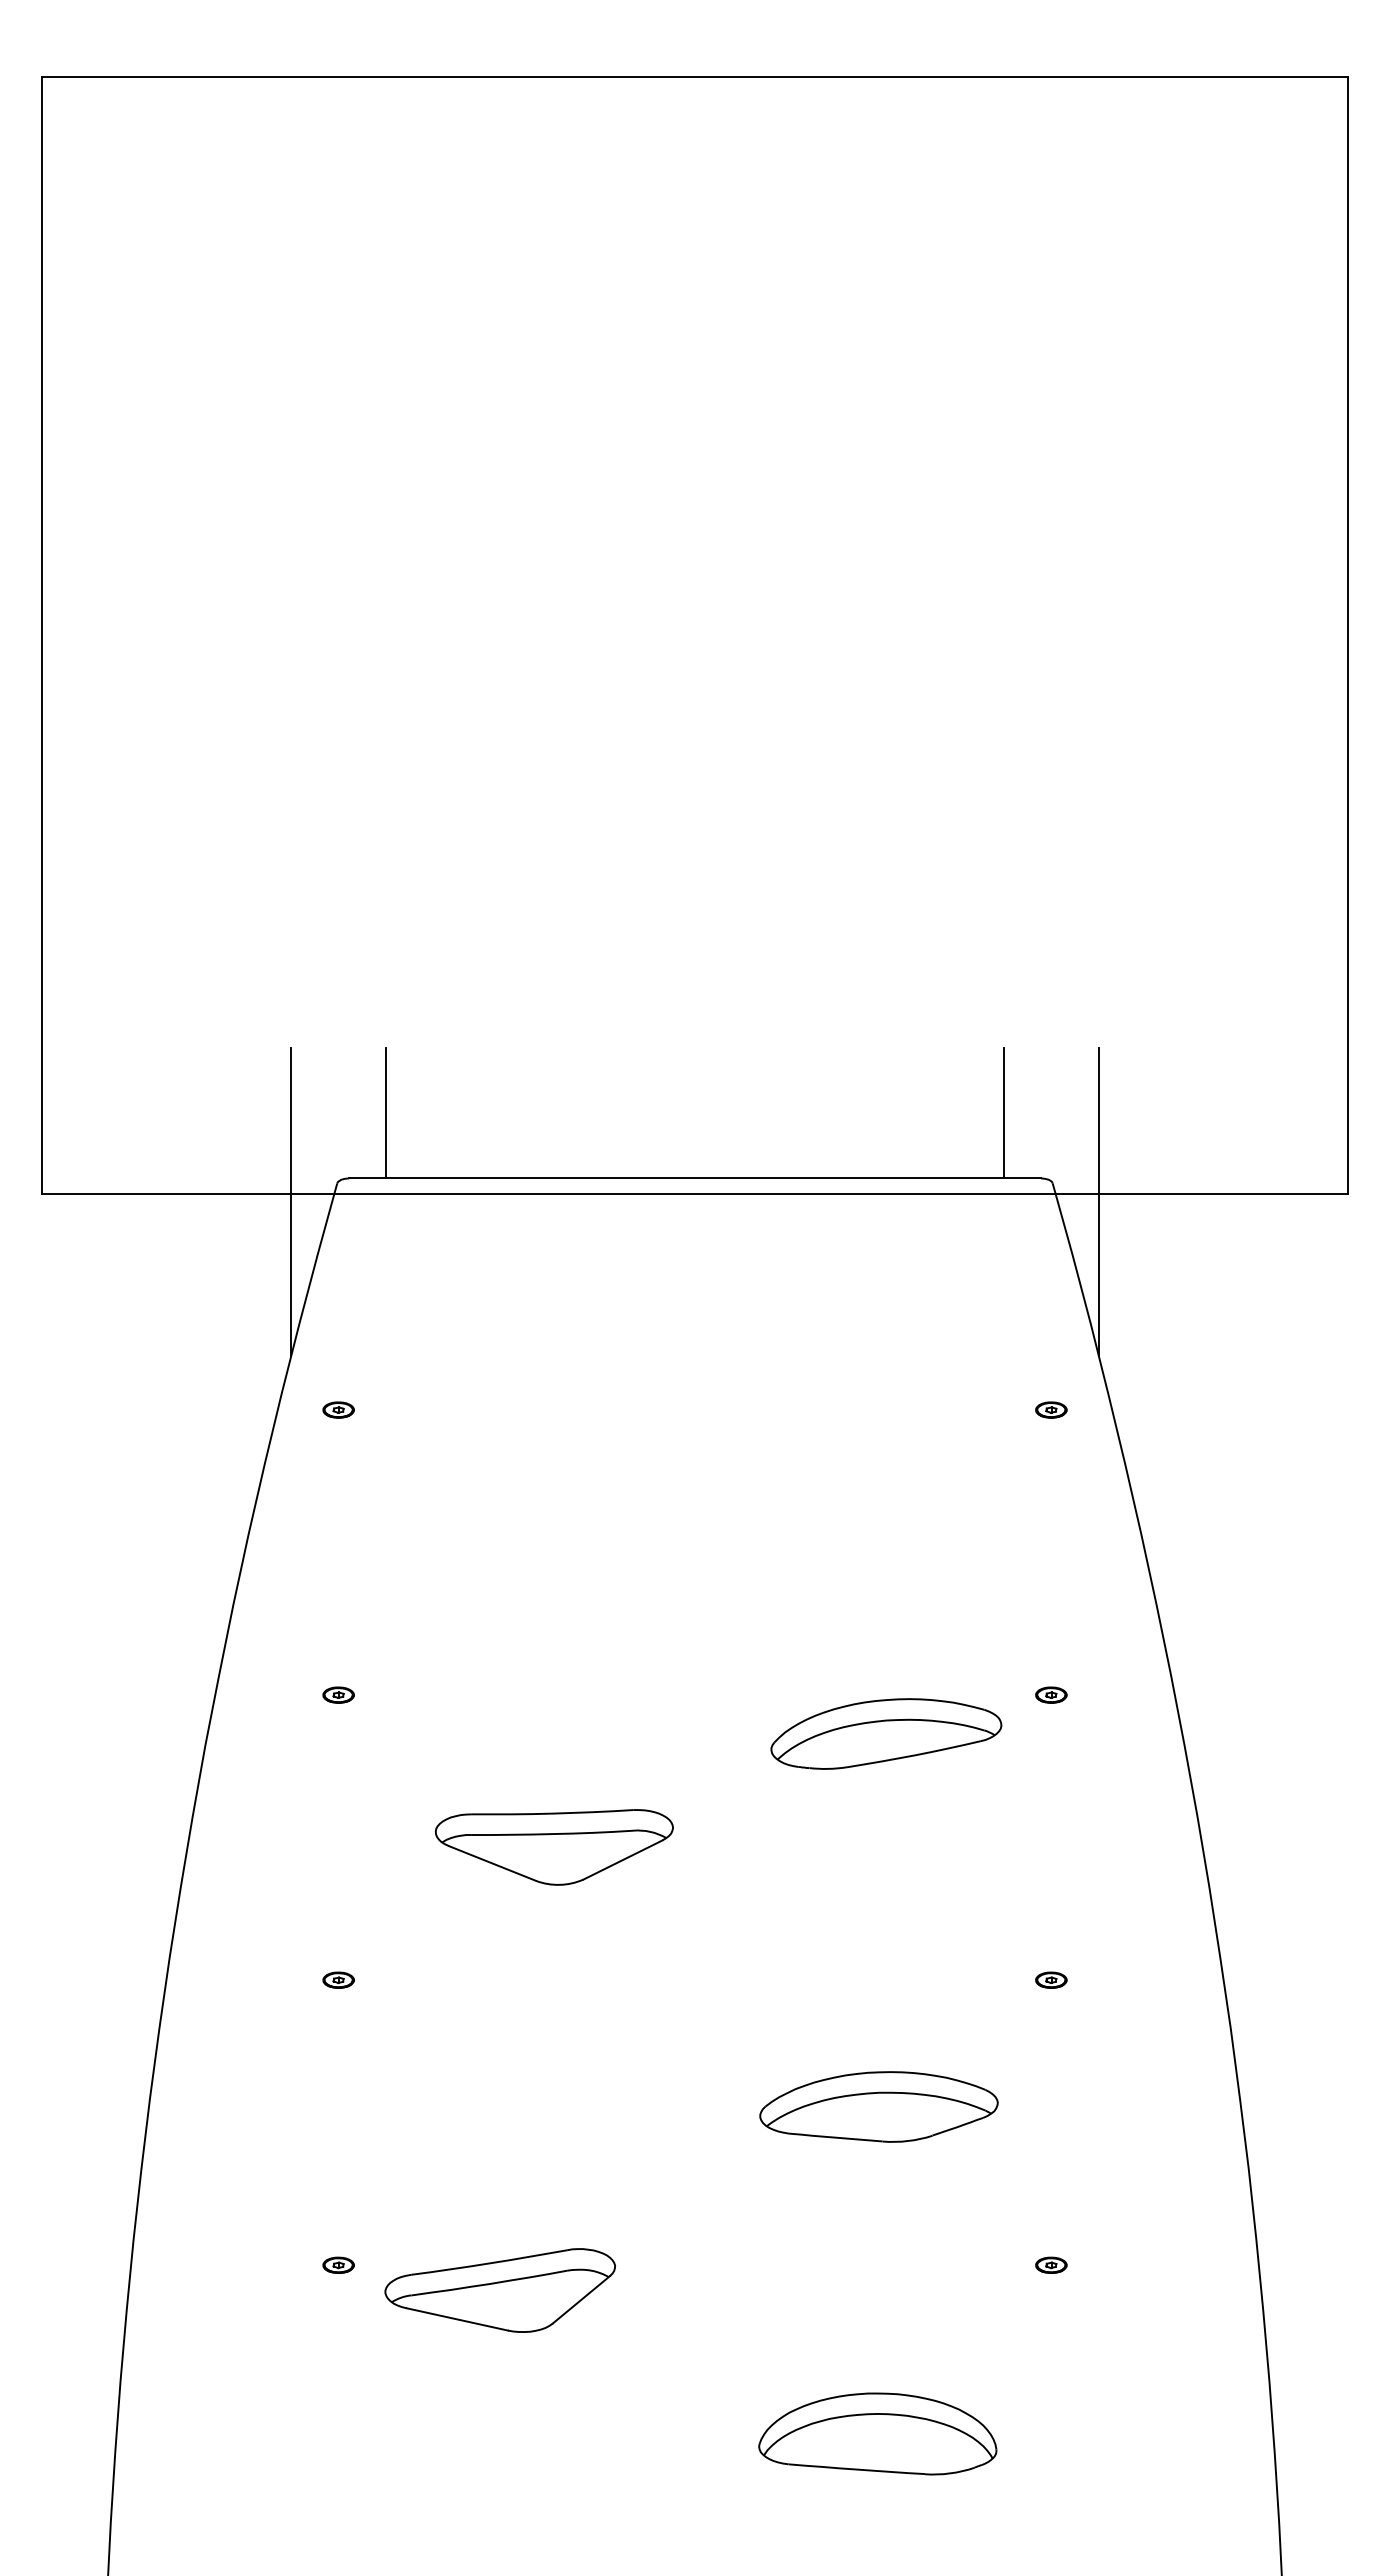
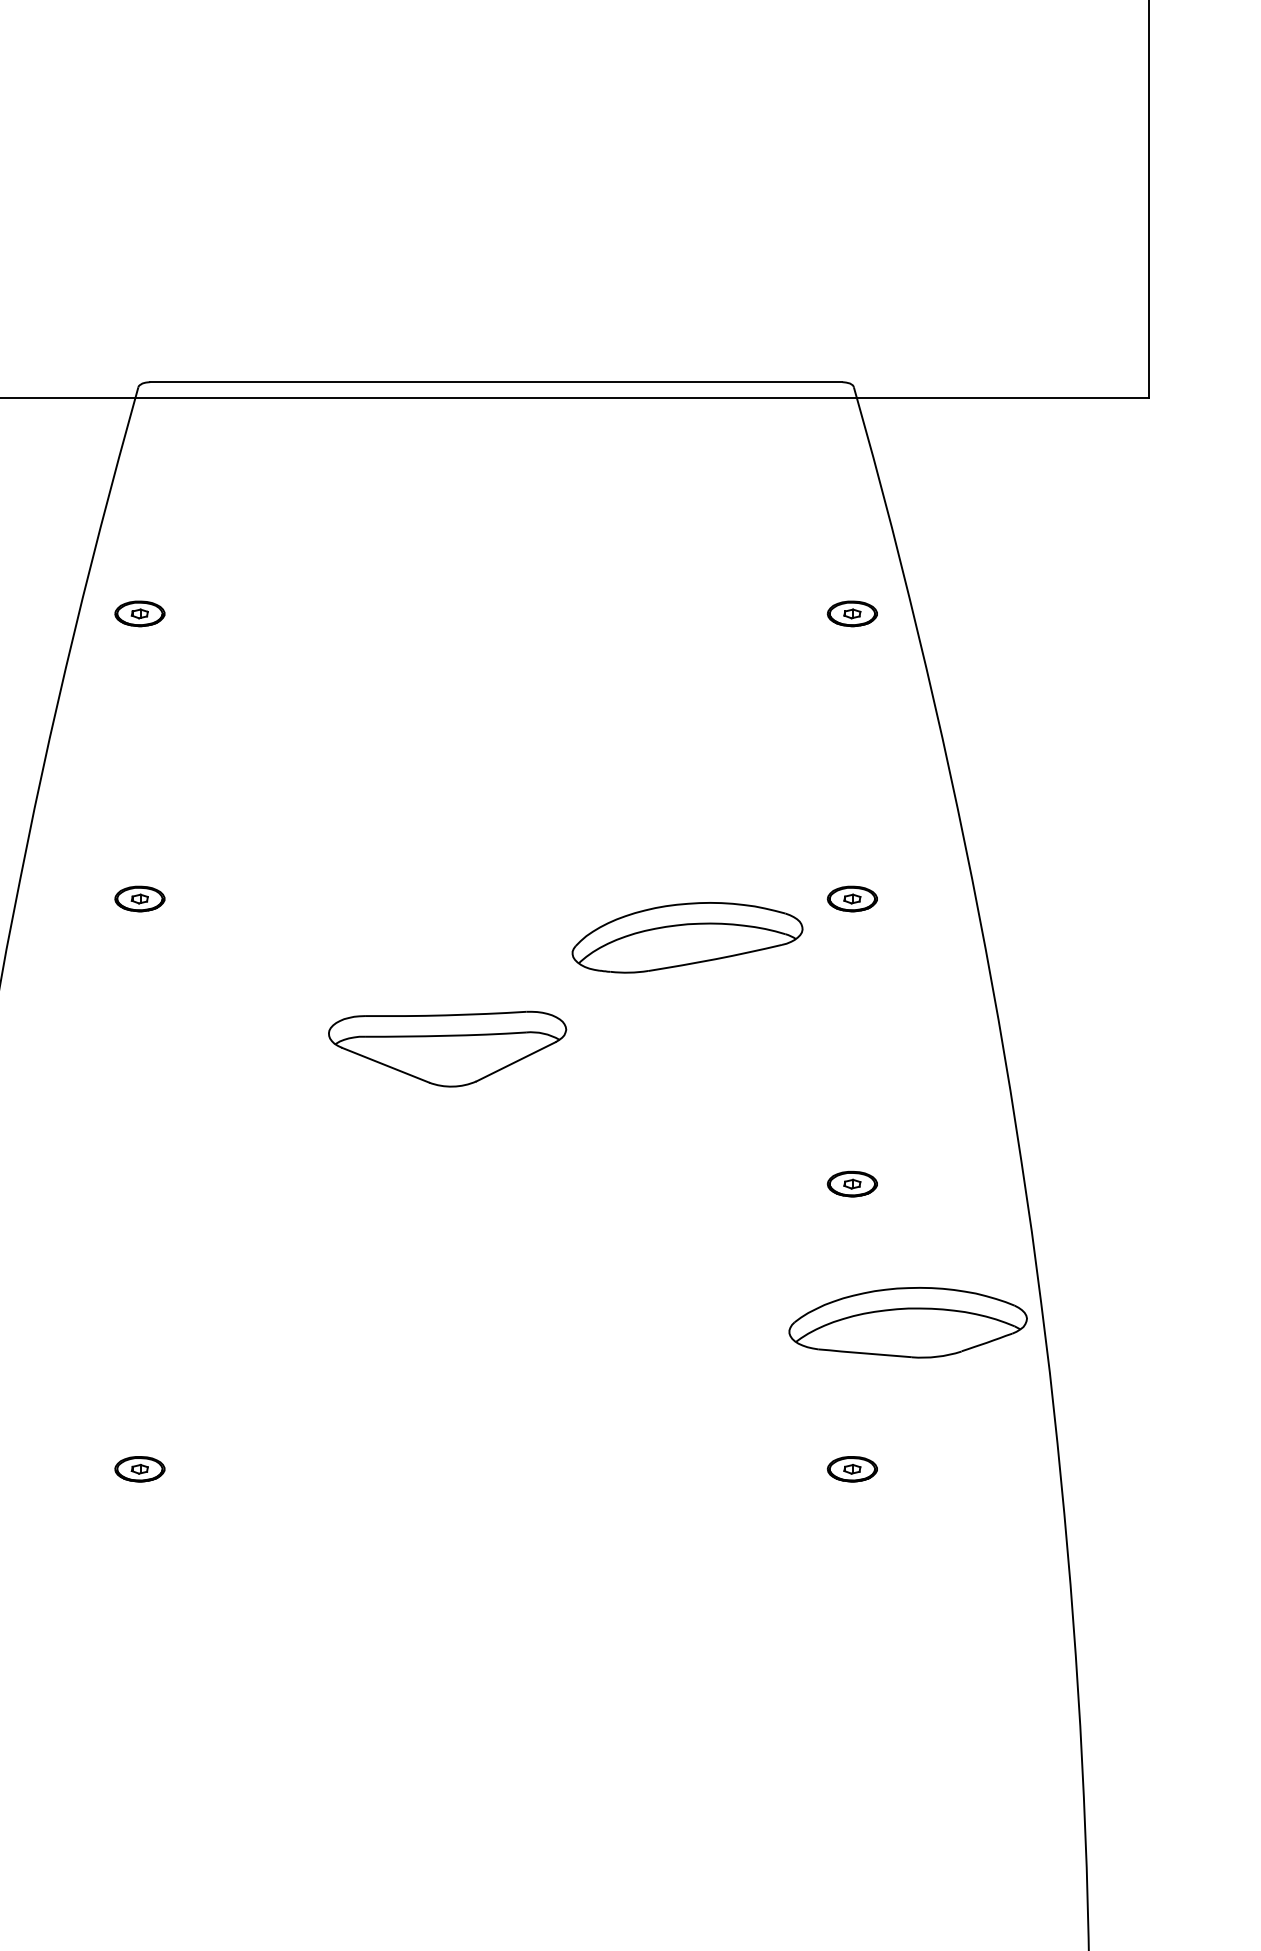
line: (386, 1112) -> (187, 316), removed
line: (1003, 1112) -> (804, 316), removed
line: (291, 1201) -> (92, 405), removed
line: (1098, 1201) -> (899, 405), removed
part: (338, 1409) -> (139, 613), size x1.6
part: (1051, 1409) -> (852, 613), size x1.6
part: (338, 1694) -> (139, 898), size x1.6
part: (1051, 1694) -> (852, 898), size x1.6
part: (553, 1847) -> (446, 1049), moved
part: (338, 1979) -> (139, 1183), removed
part: (1051, 1979) -> (852, 1183), size x1.6
part: (878, 2106) -> (907, 1322), moved
part: (338, 2264) -> (139, 1468), size x1.6
part: (1051, 2264) -> (852, 1468), size x1.6
part: (499, 2290) -> (300, 1494), removed
part: (877, 2433) -> (678, 1637), removed

